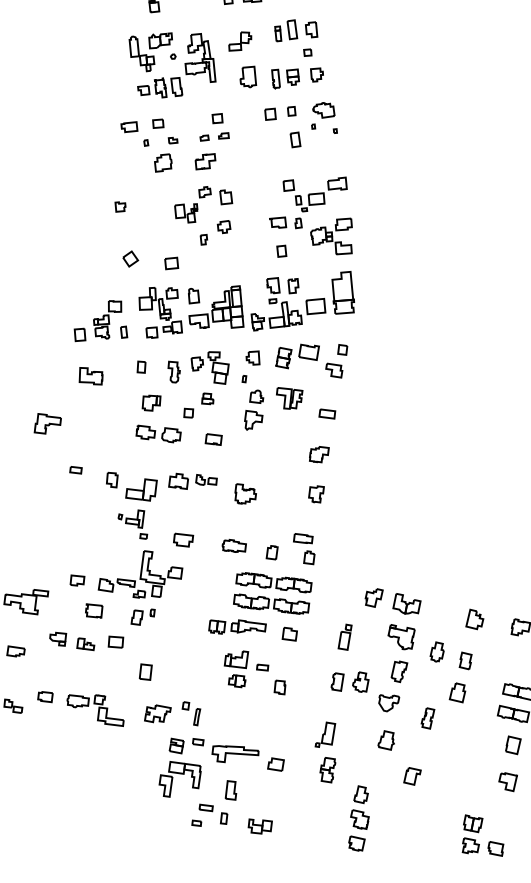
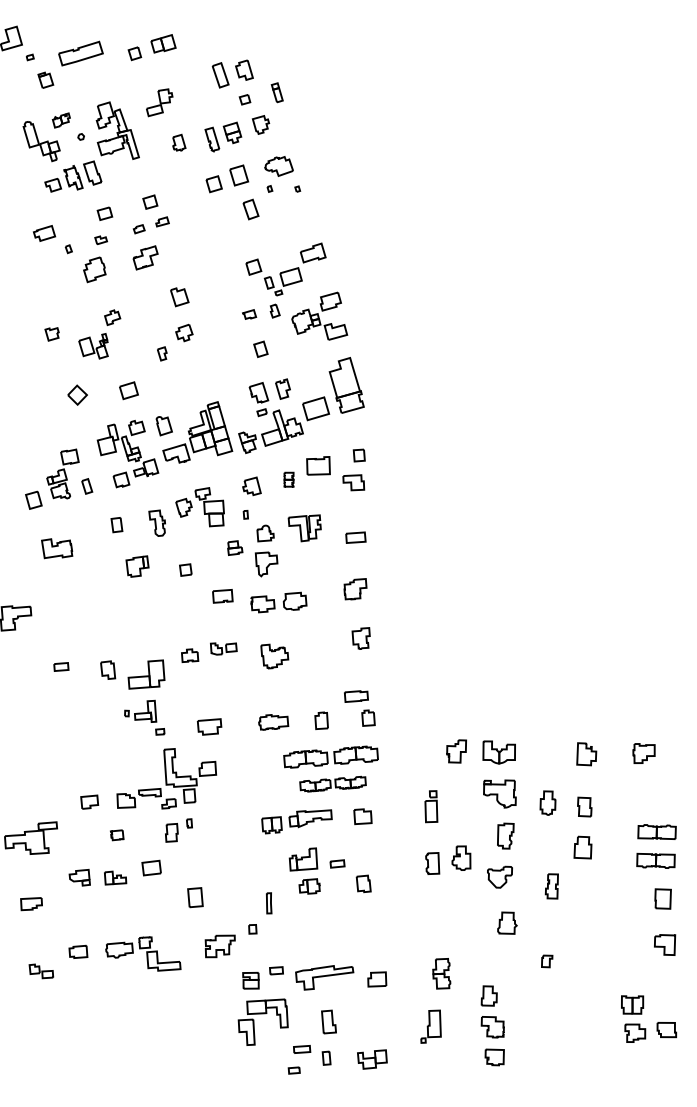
part: (277, 33) -> (276, 92), moved
part: (160, 40) -> (61, 120), size x0.6
part: (249, 76) -> (179, 142), size x0.6
part: (291, 111) -> (239, 175), size x1.6
part: (157, 123) -> (104, 213), moved
part: (192, 203) -> (99, 334), moved
part: (278, 222) -> (249, 314), size x0.6
part: (283, 357) -> (288, 479), size x0.6
part: (208, 398) -> (235, 547), moved
part: (158, 433) -> (278, 602), moved
part: (178, 480) -> (189, 655), size x0.7
part: (271, 603) -> (332, 783), size x0.7
part: (93, 611) -> (116, 835), size x0.6
part: (197, 717) -> (269, 903), moved
part: (325, 735) -> (430, 1026), moved
part: (411, 776) -> (546, 961), size x0.6

